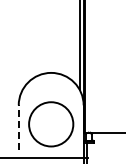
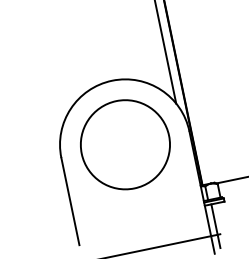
circle: (51, 124) -> (126, 144), moved
line: (18, 126) -> (69, 199), dashed -> solid

